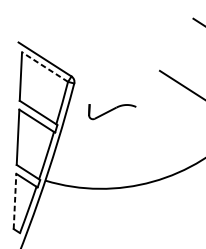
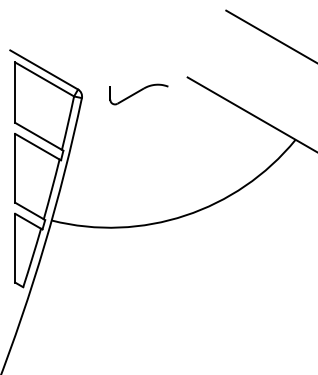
line: (44, 67) -> (44, 79), dashed -> solid
part: (112, 112) -> (138, 94), moved
line: (15, 200) -> (15, 247), dashed -> solid

